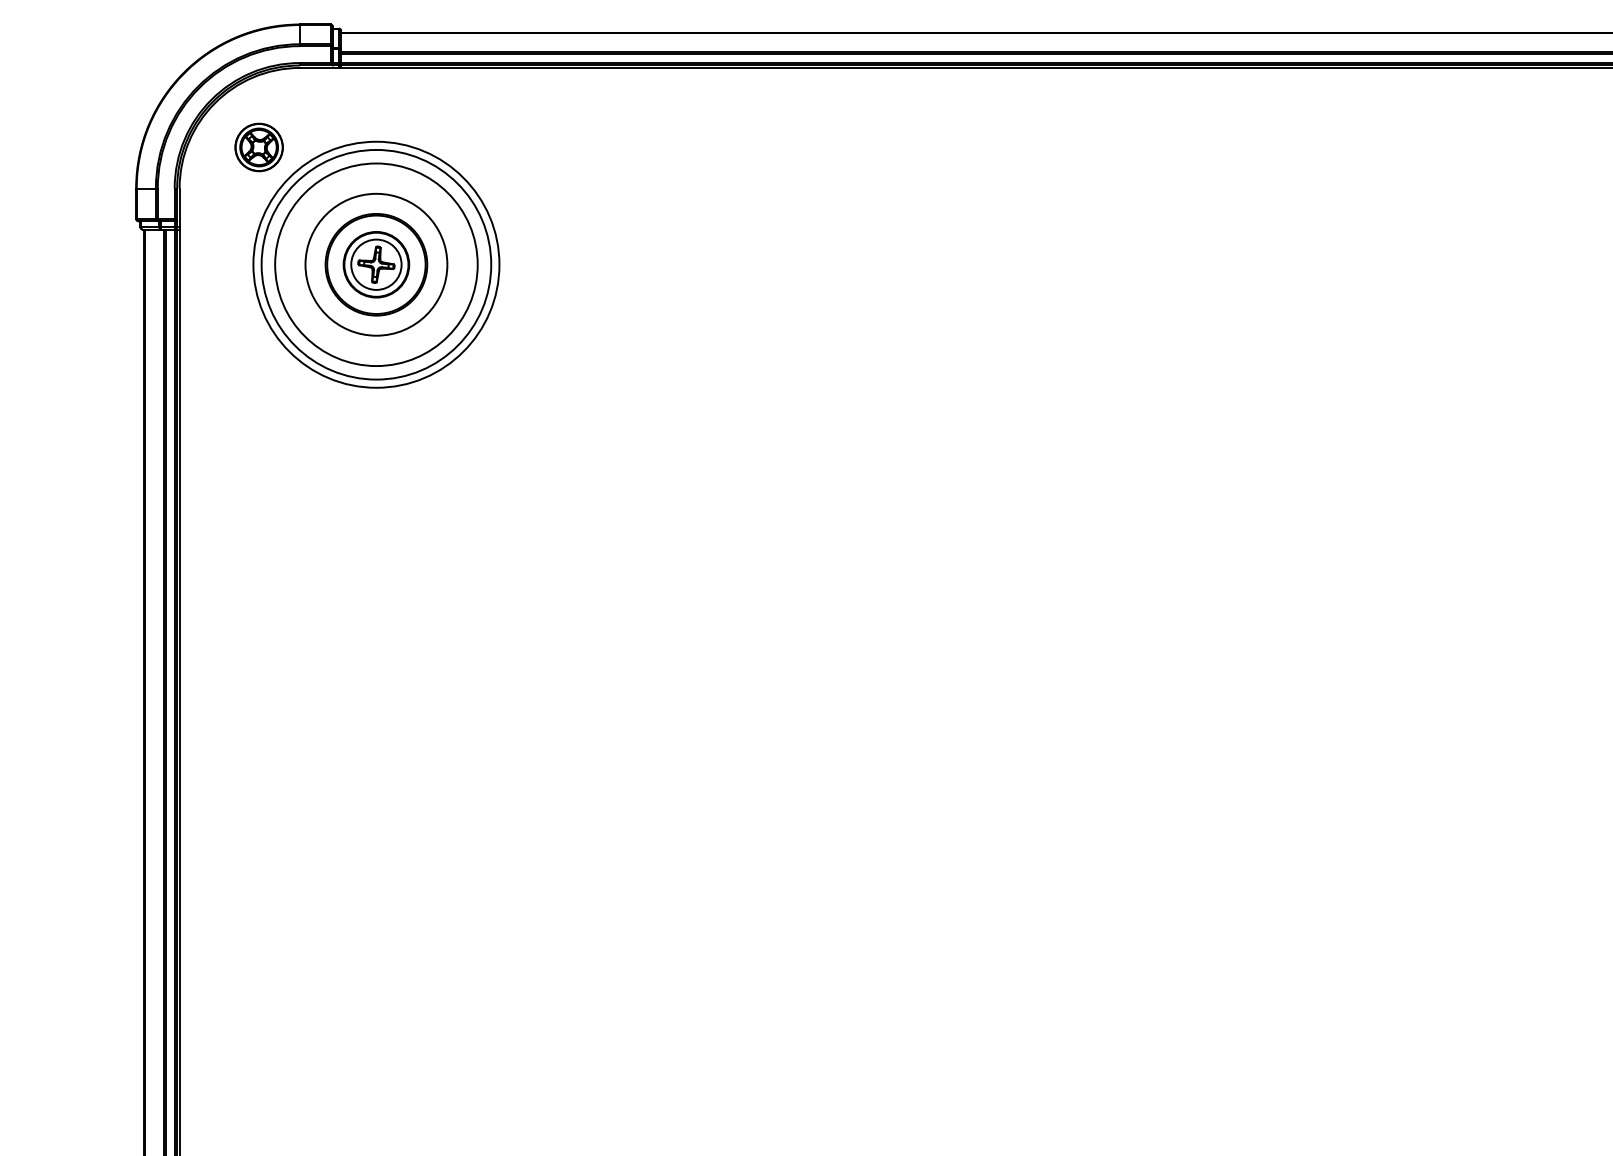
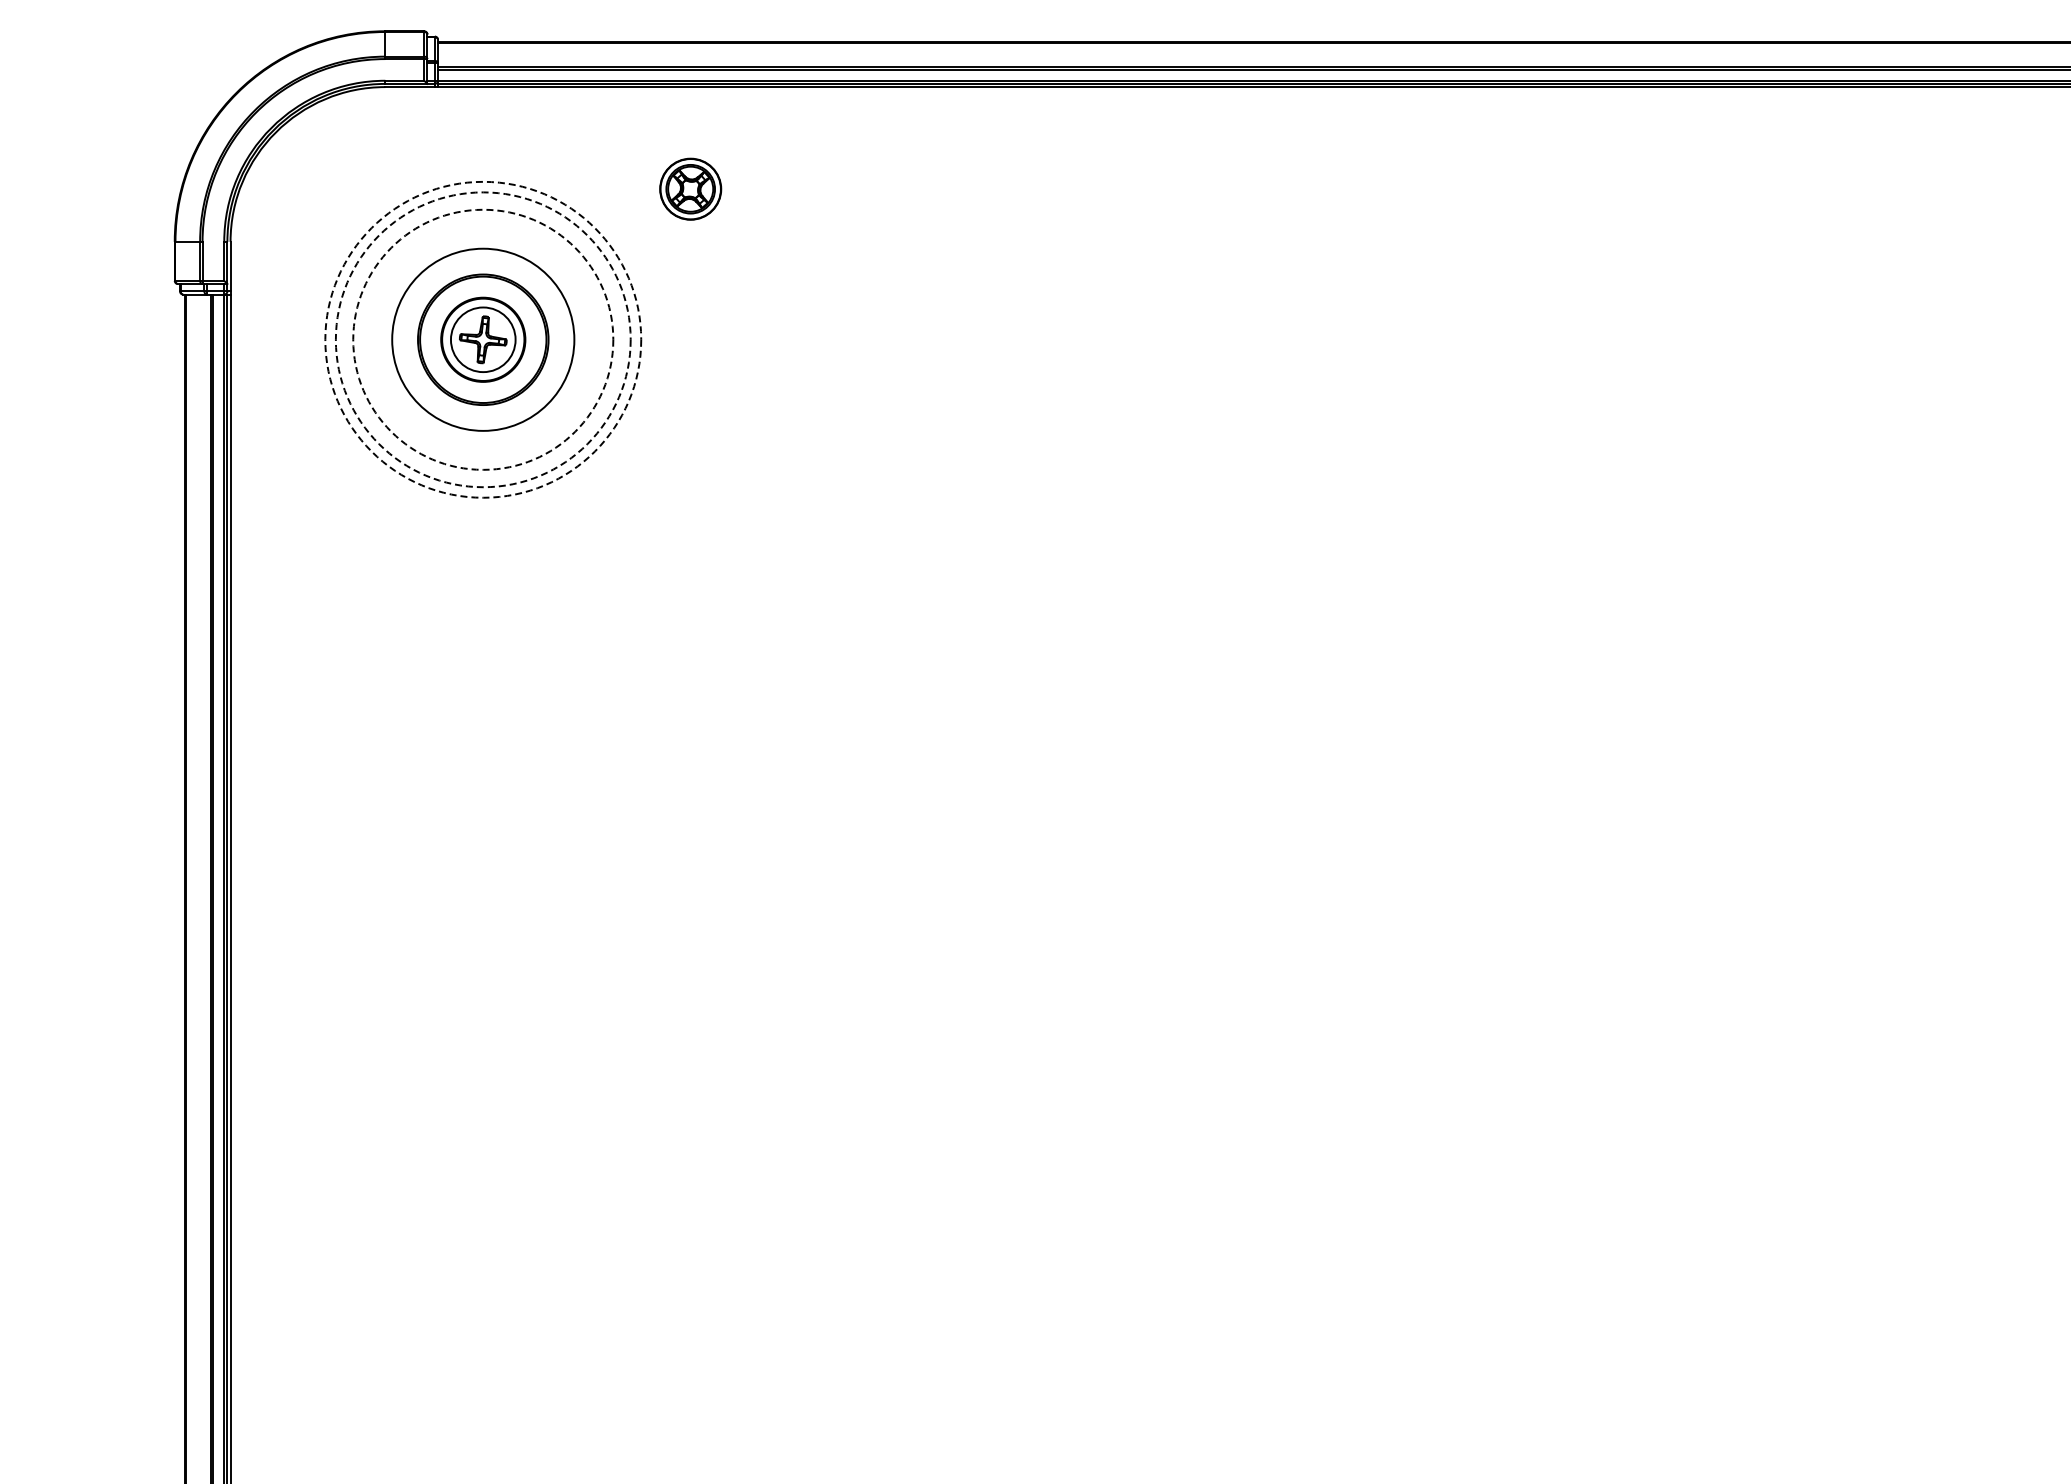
part: (259, 146) -> (690, 188), moved
circle: (375, 264) -> (482, 339), solid -> dashed
circle: (376, 264) -> (483, 339), solid -> dashed
circle: (376, 264) -> (483, 339), solid -> dashed

